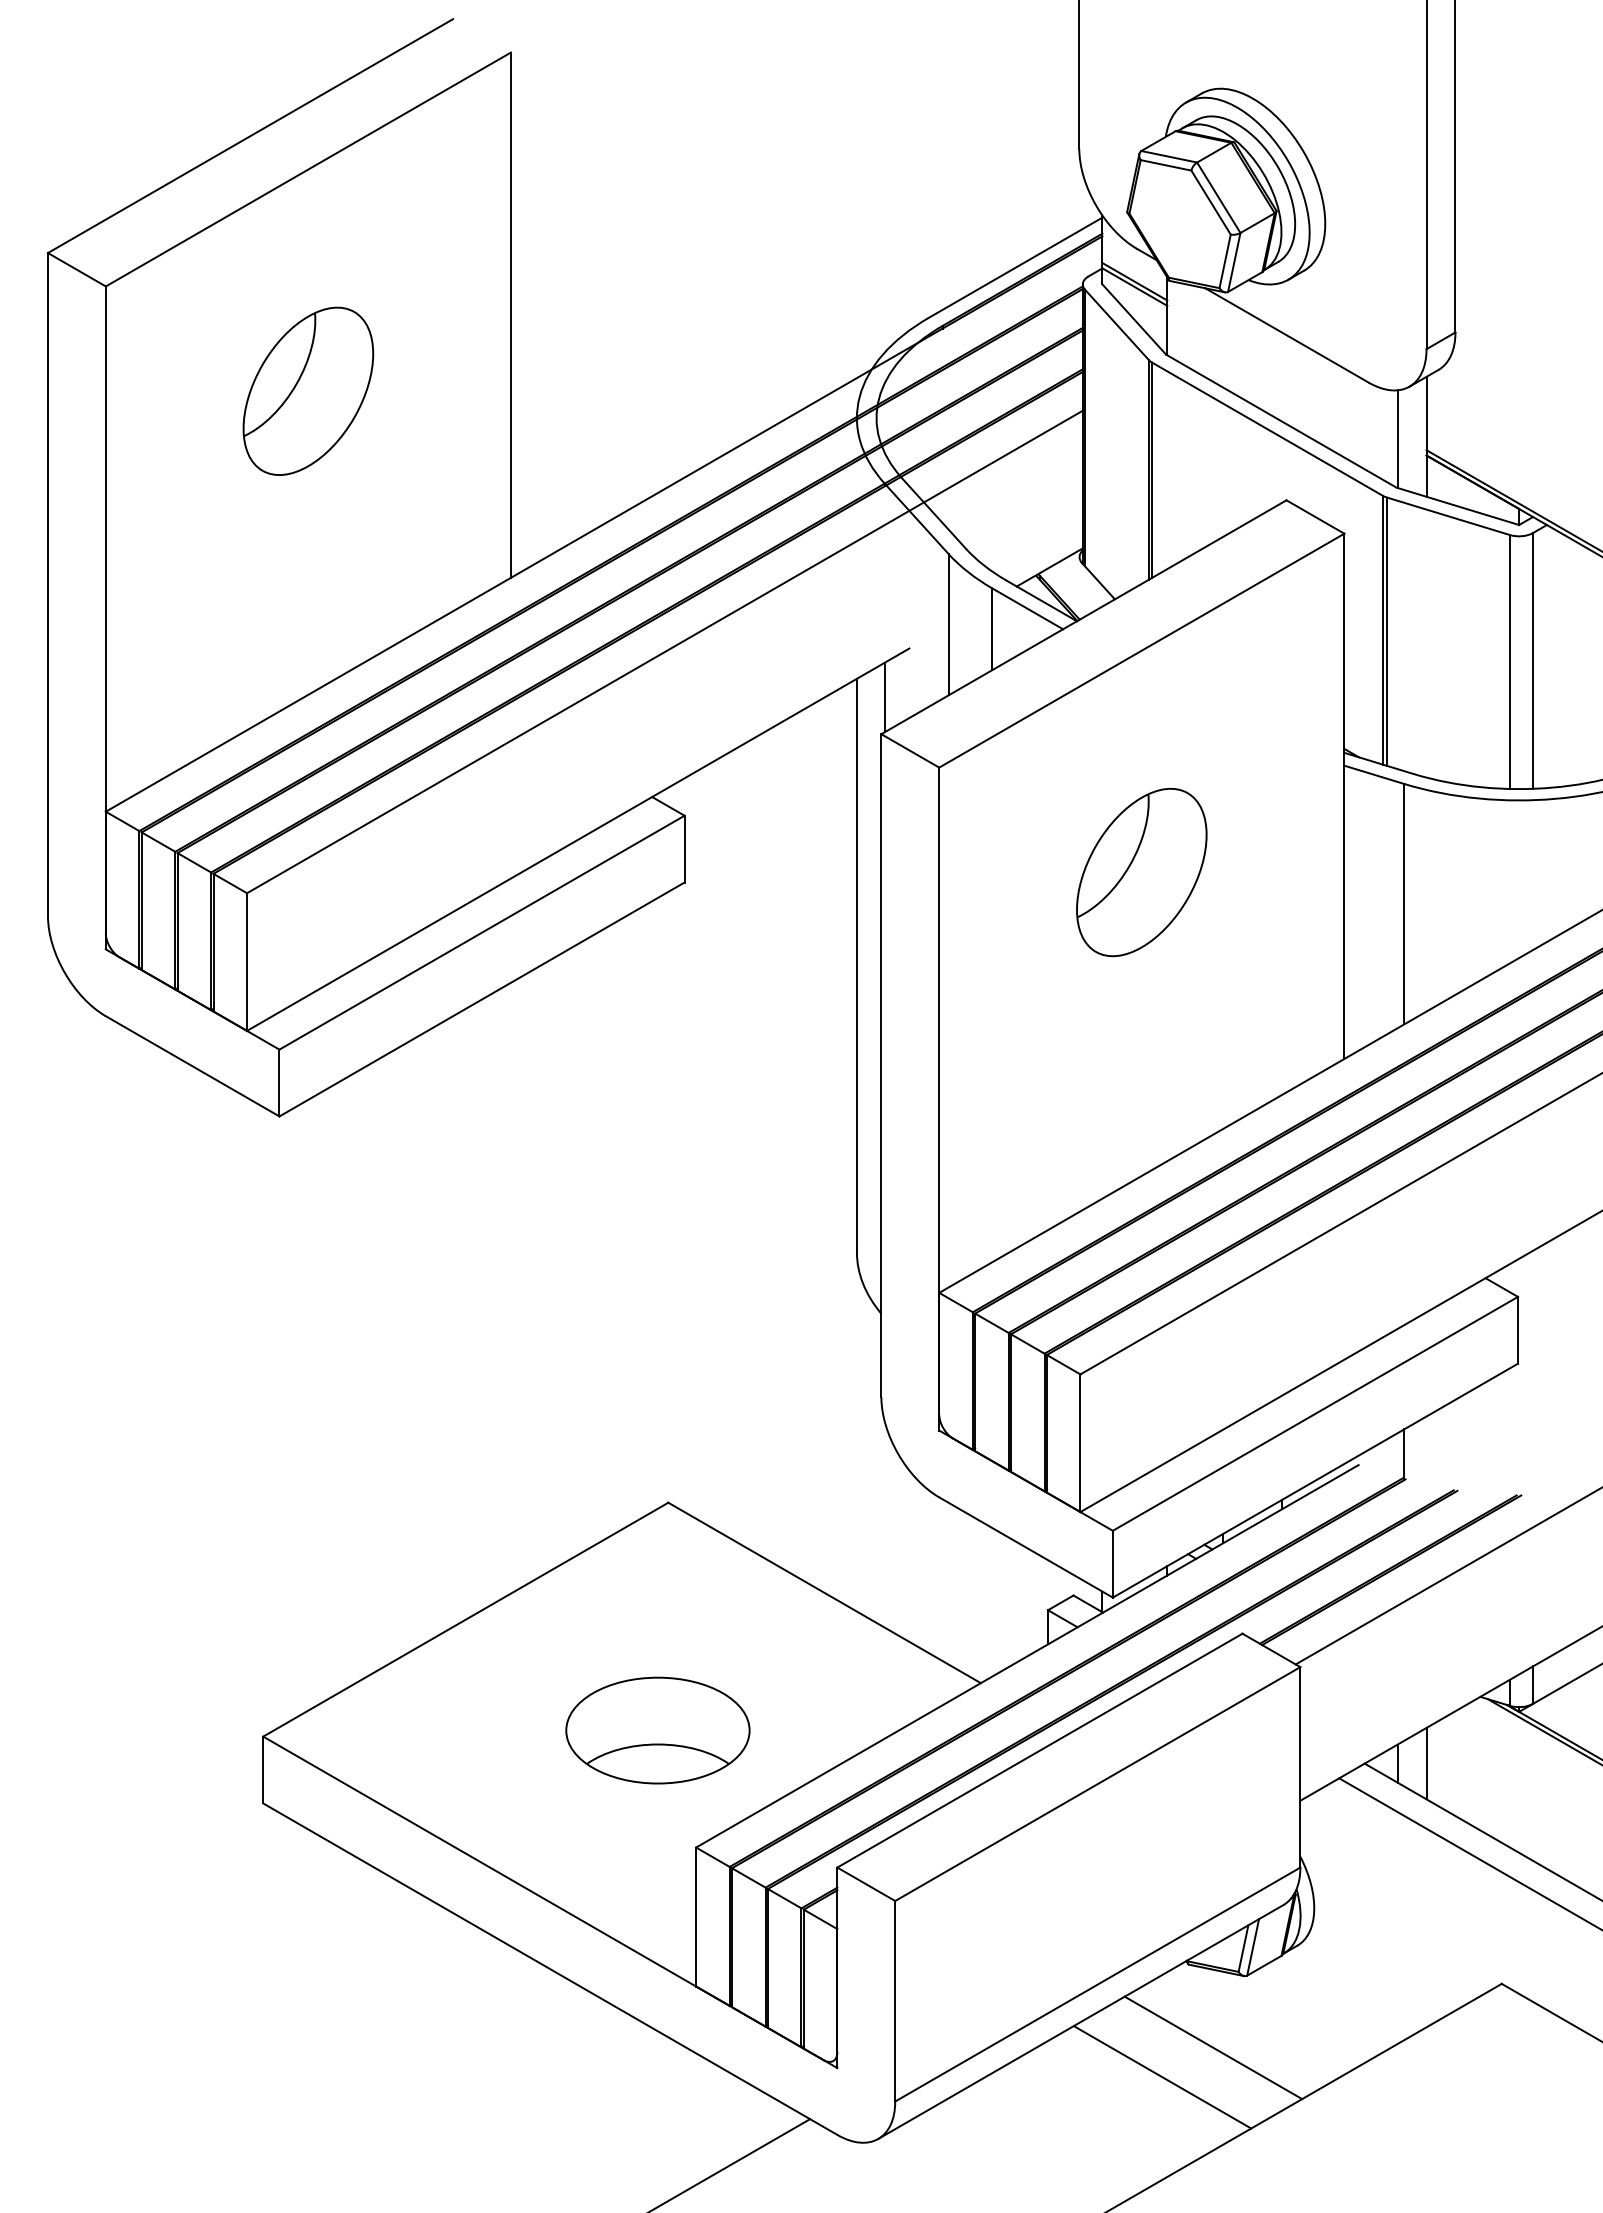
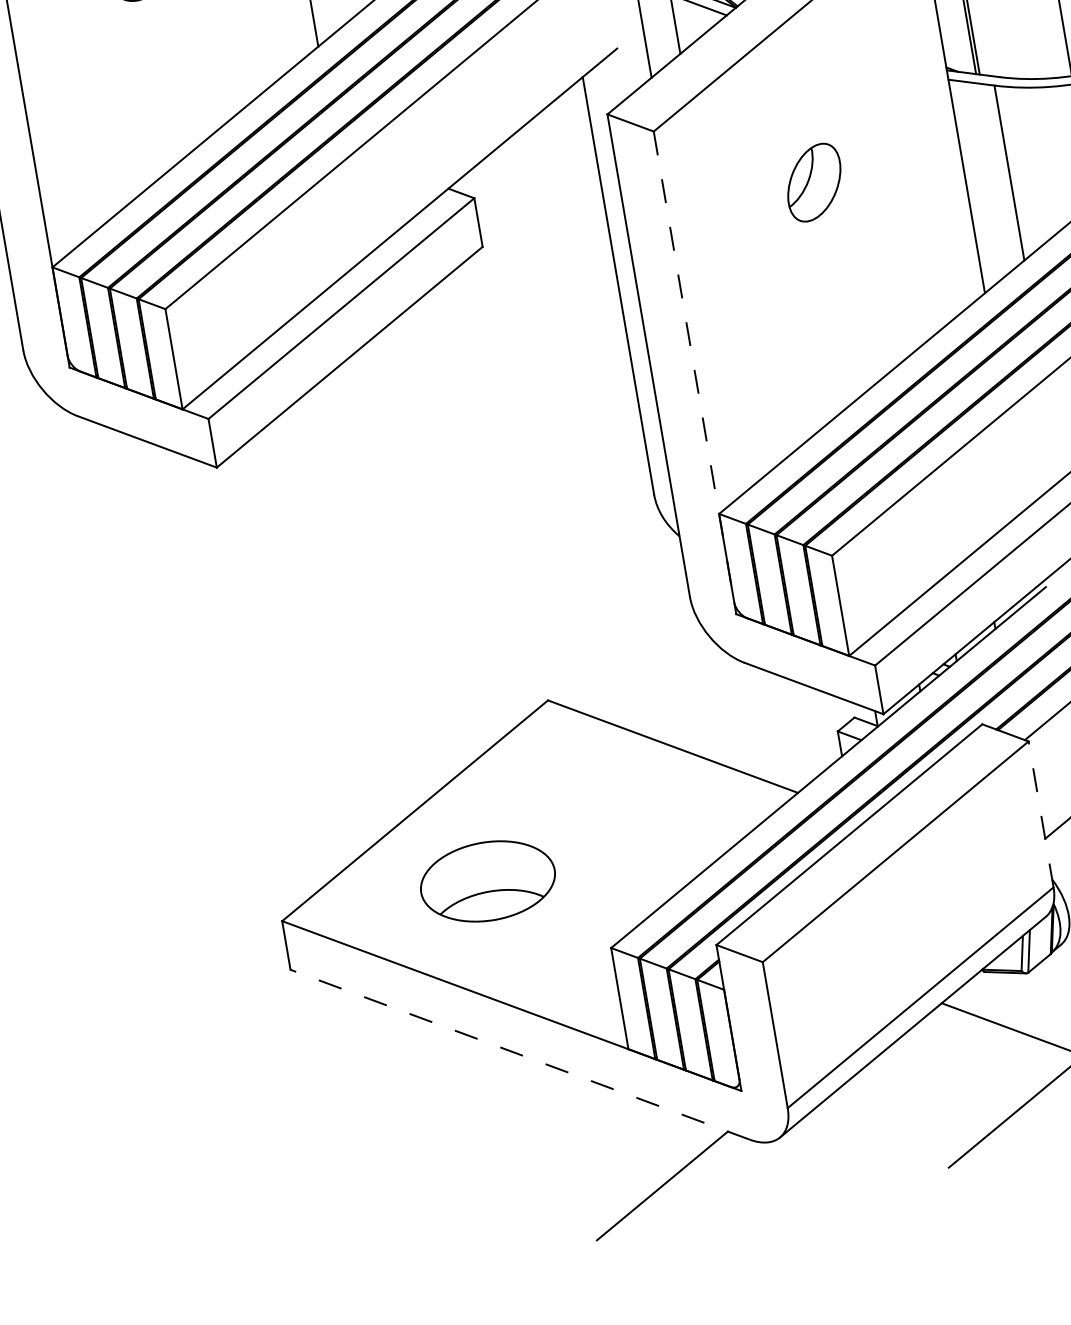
line: (884, 697) -> (605, 87), removed
part: (1141, 872) -> (814, 182), size x0.6
line: (939, 1091) -> (694, 367), solid -> dashed
part: (657, 1730) -> (487, 881), moved
line: (1300, 1766) -> (1041, 813), solid -> dashed
line: (549, 1968) -> (519, 1054), solid -> dashed
line: (1162, 2077) -> (979, 1057), removed

